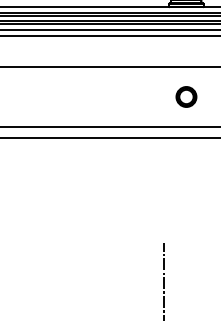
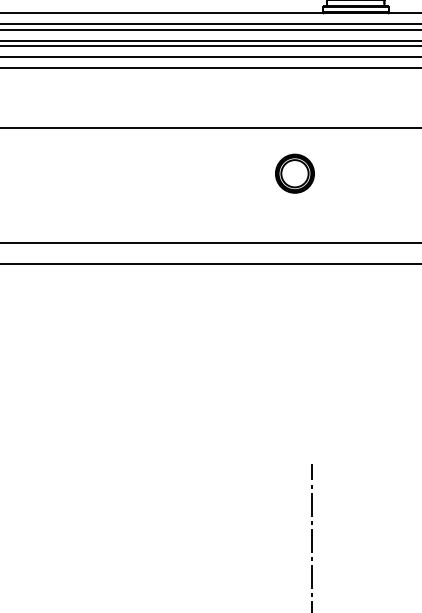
part: (186, 96) -> (295, 172), moved

